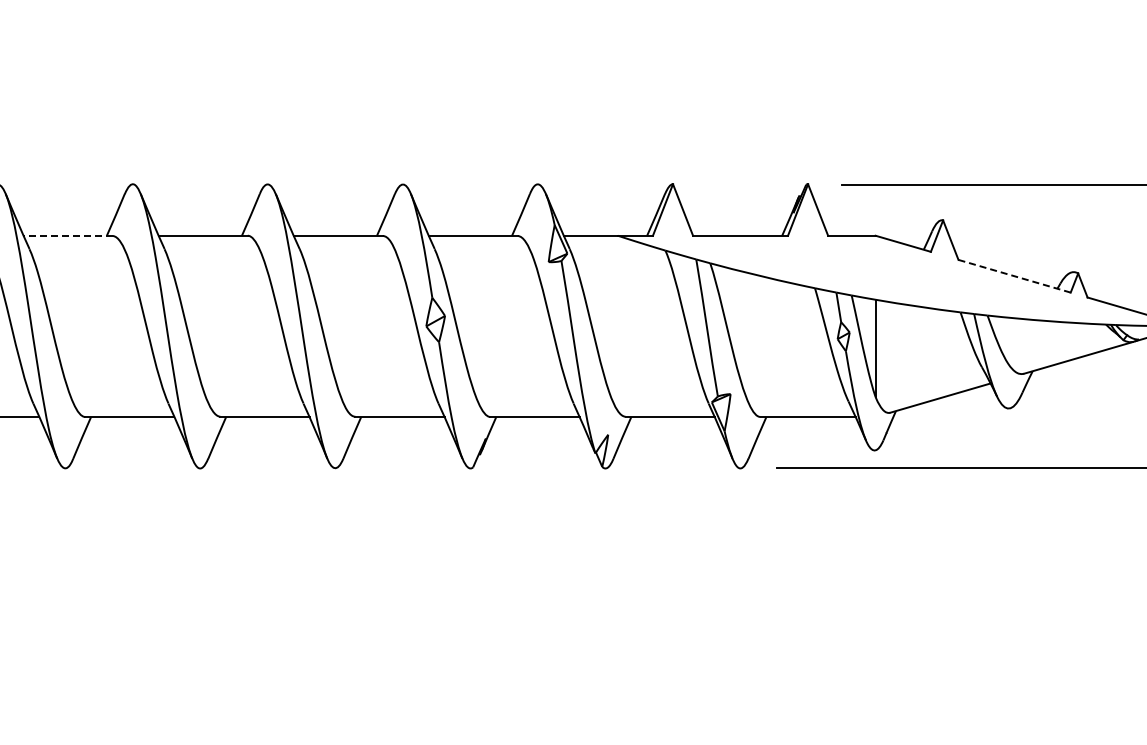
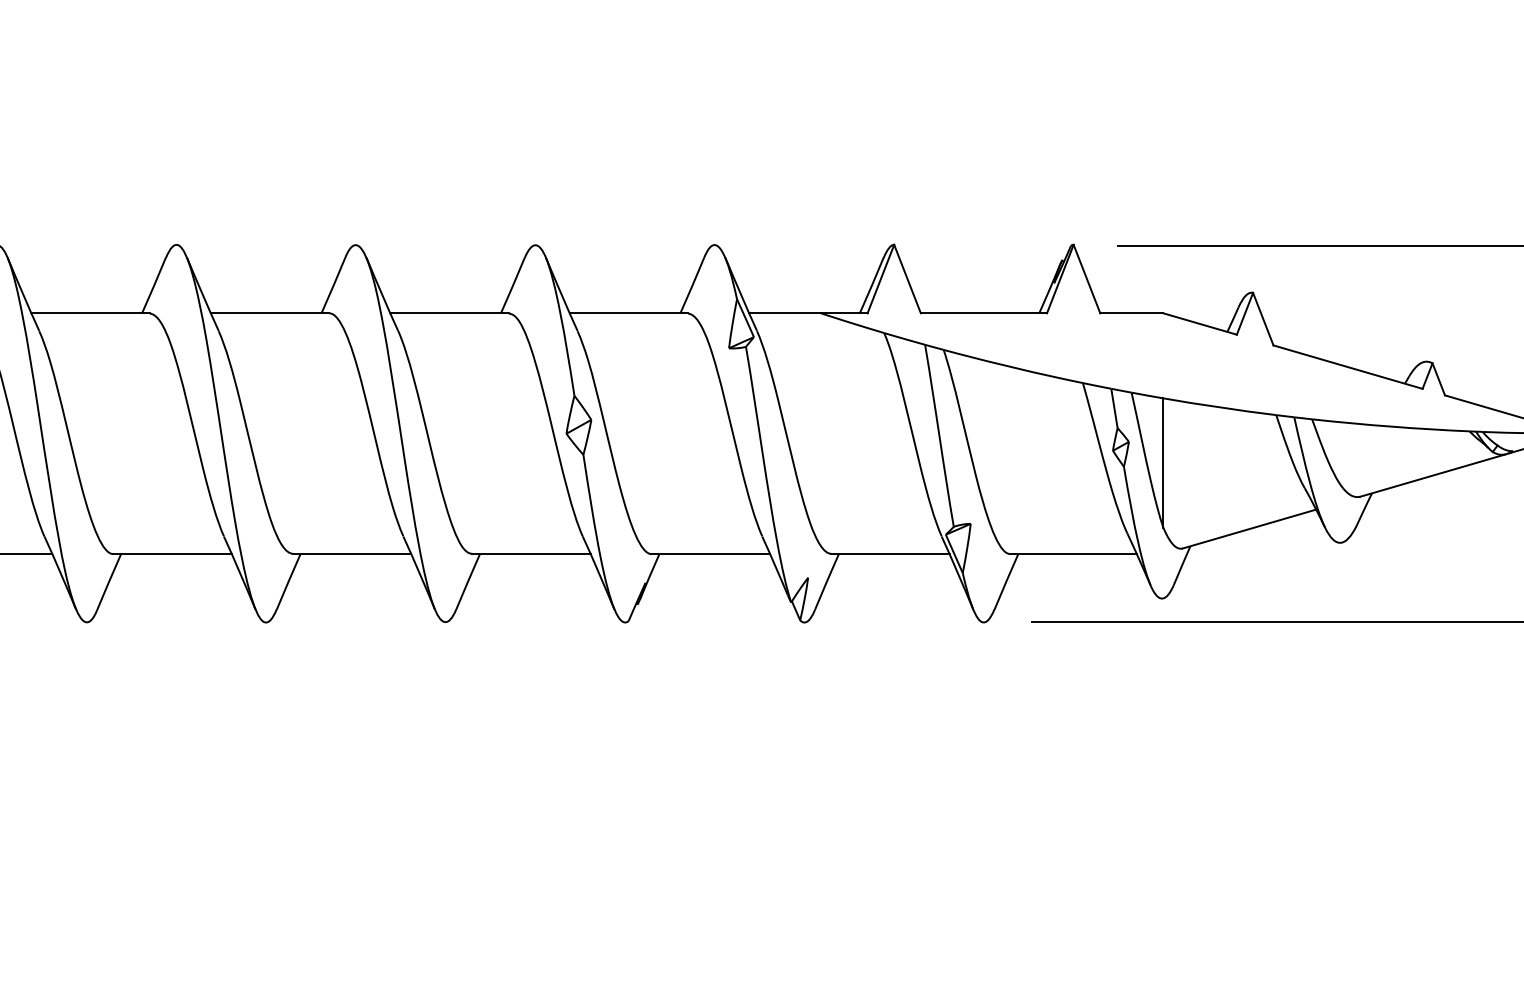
line: (68, 235) -> (91, 312), dashed -> solid
line: (1015, 276) -> (1349, 367), dashed -> solid

